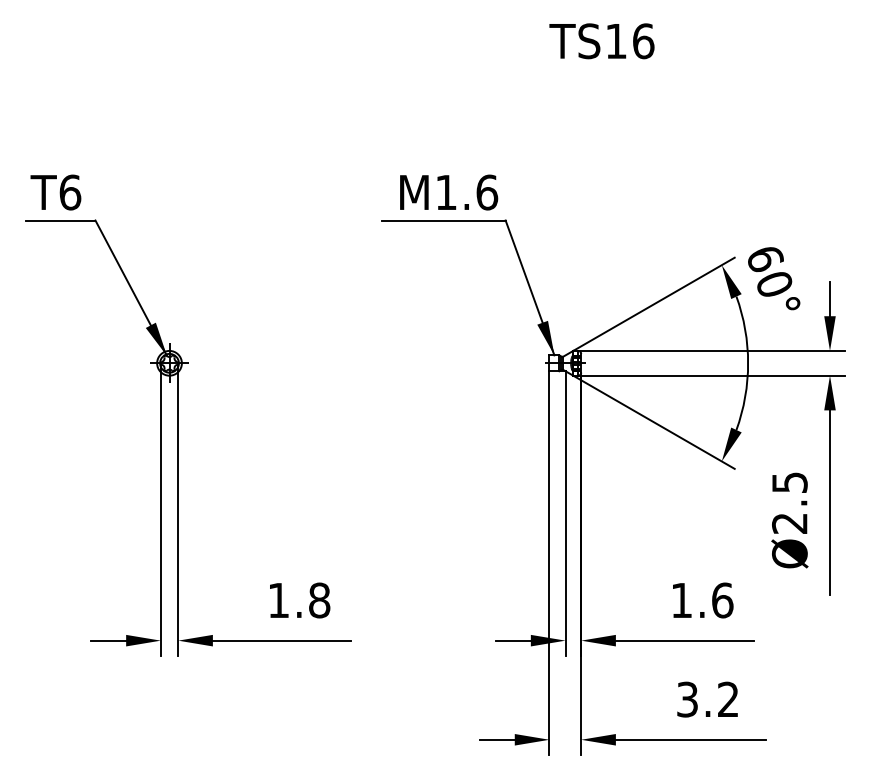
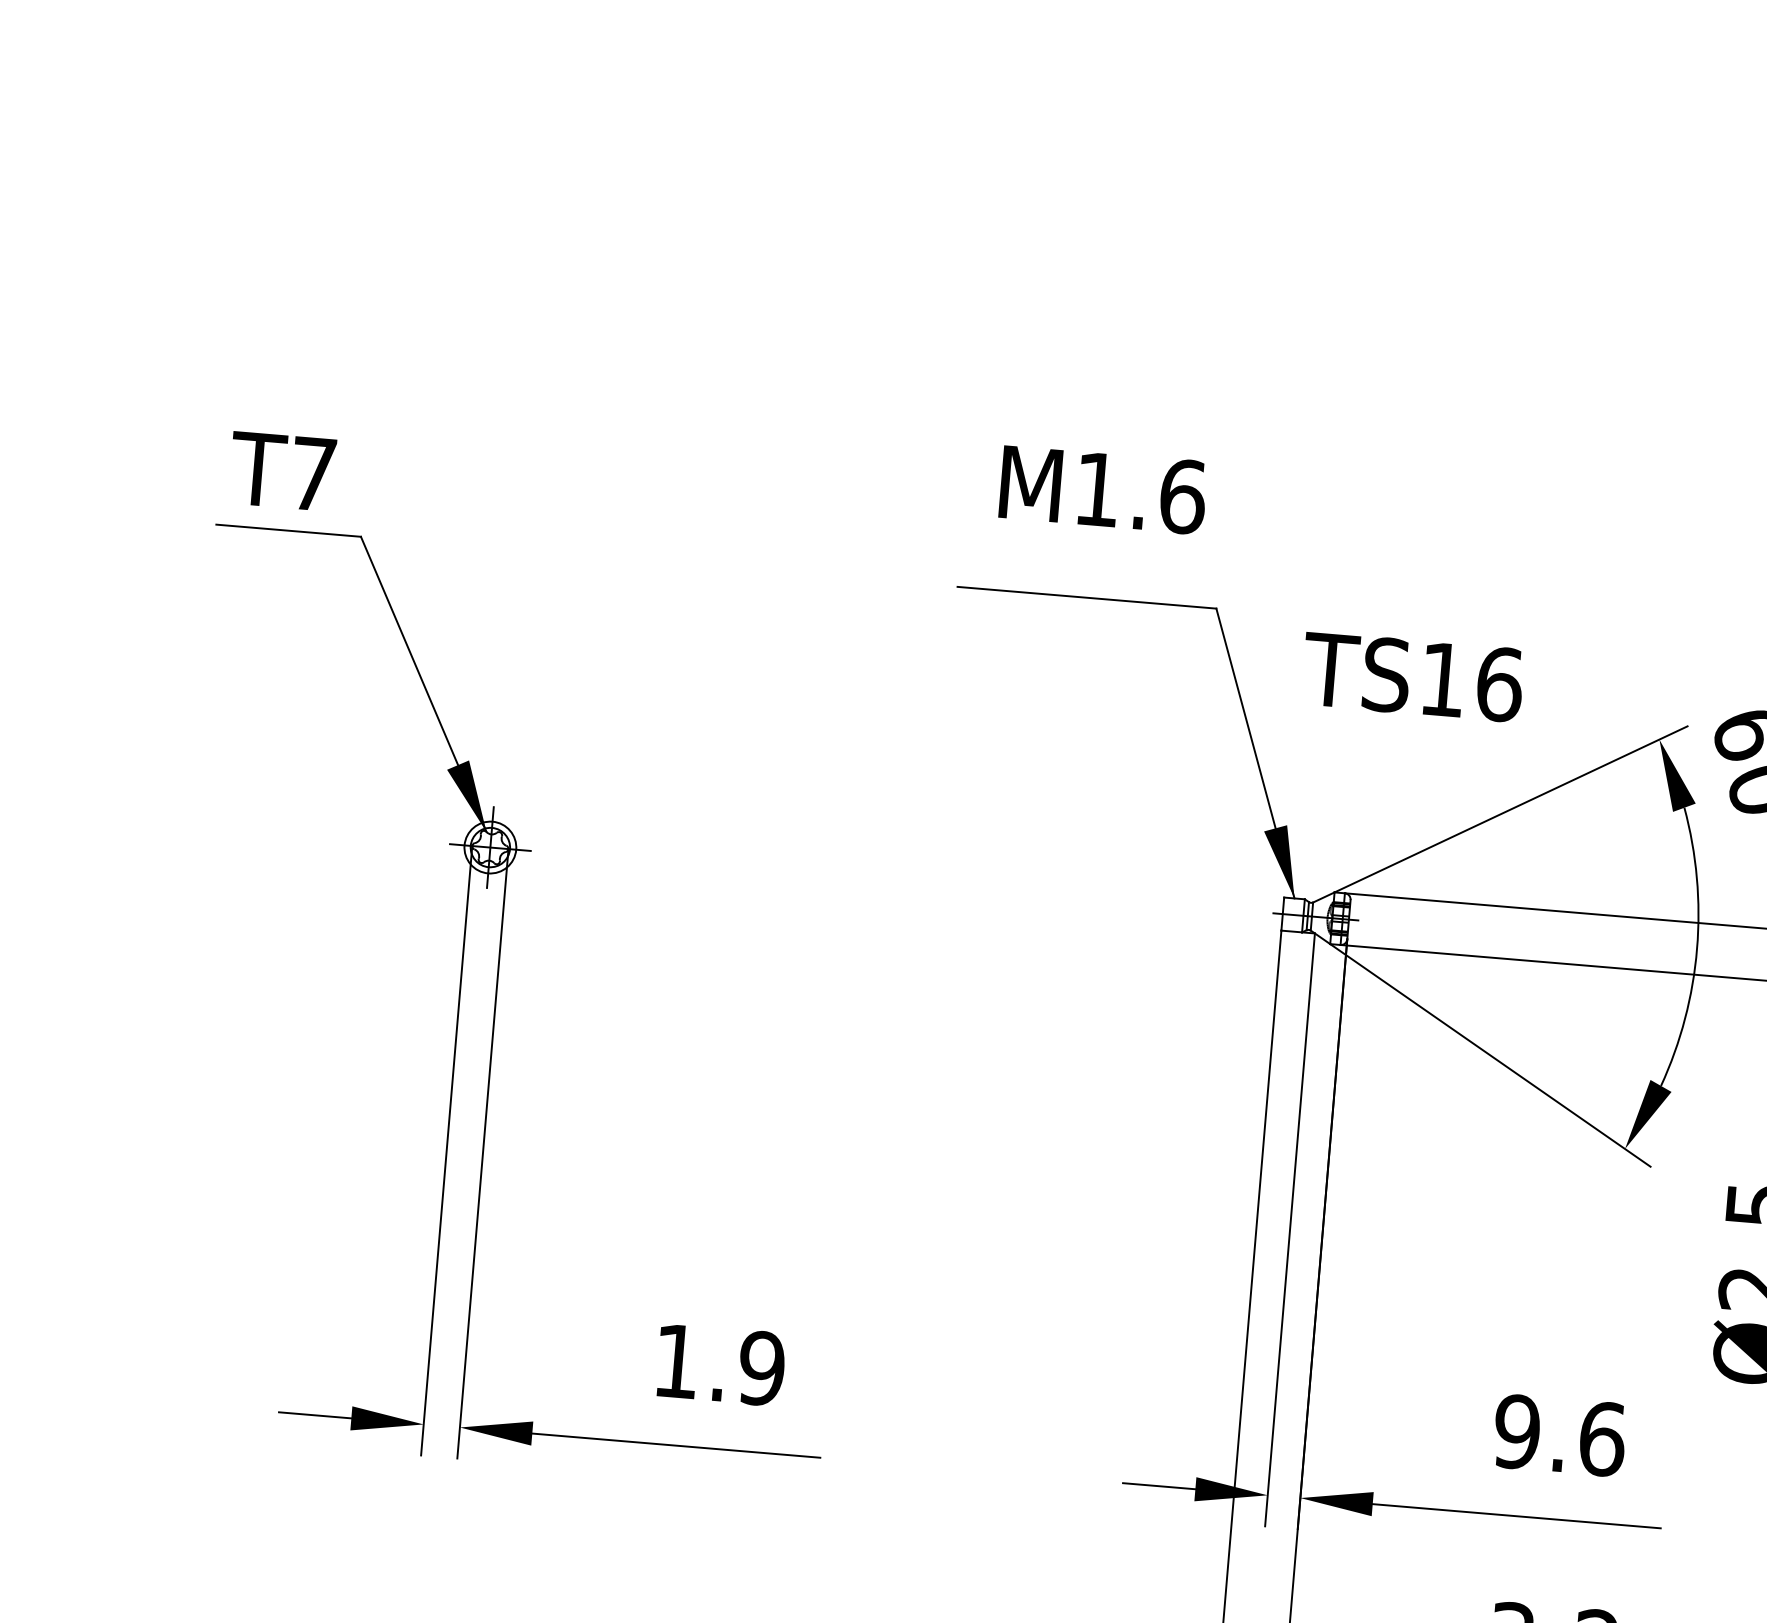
text: (601, 41) -> (1411, 677), moved
text: (70, 192) -> (313, 474), T6 -> T7
text: (449, 192) -> (1104, 489), moved
text: (319, 600) -> (761, 1368), 1.8 -> 1.9
text: (681, 600) -> (1516, 1431), 1.6 -> 9.6

